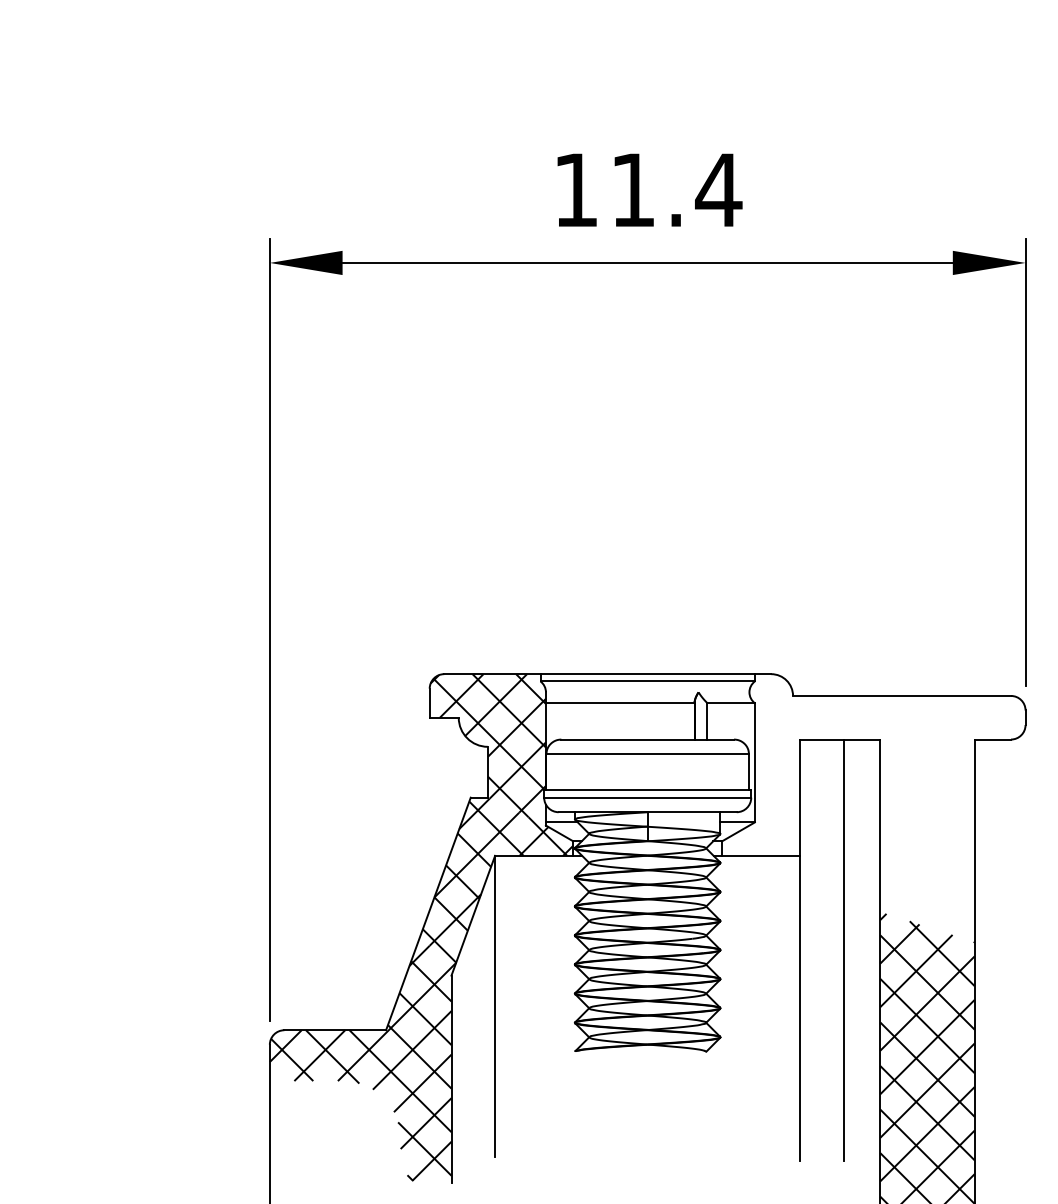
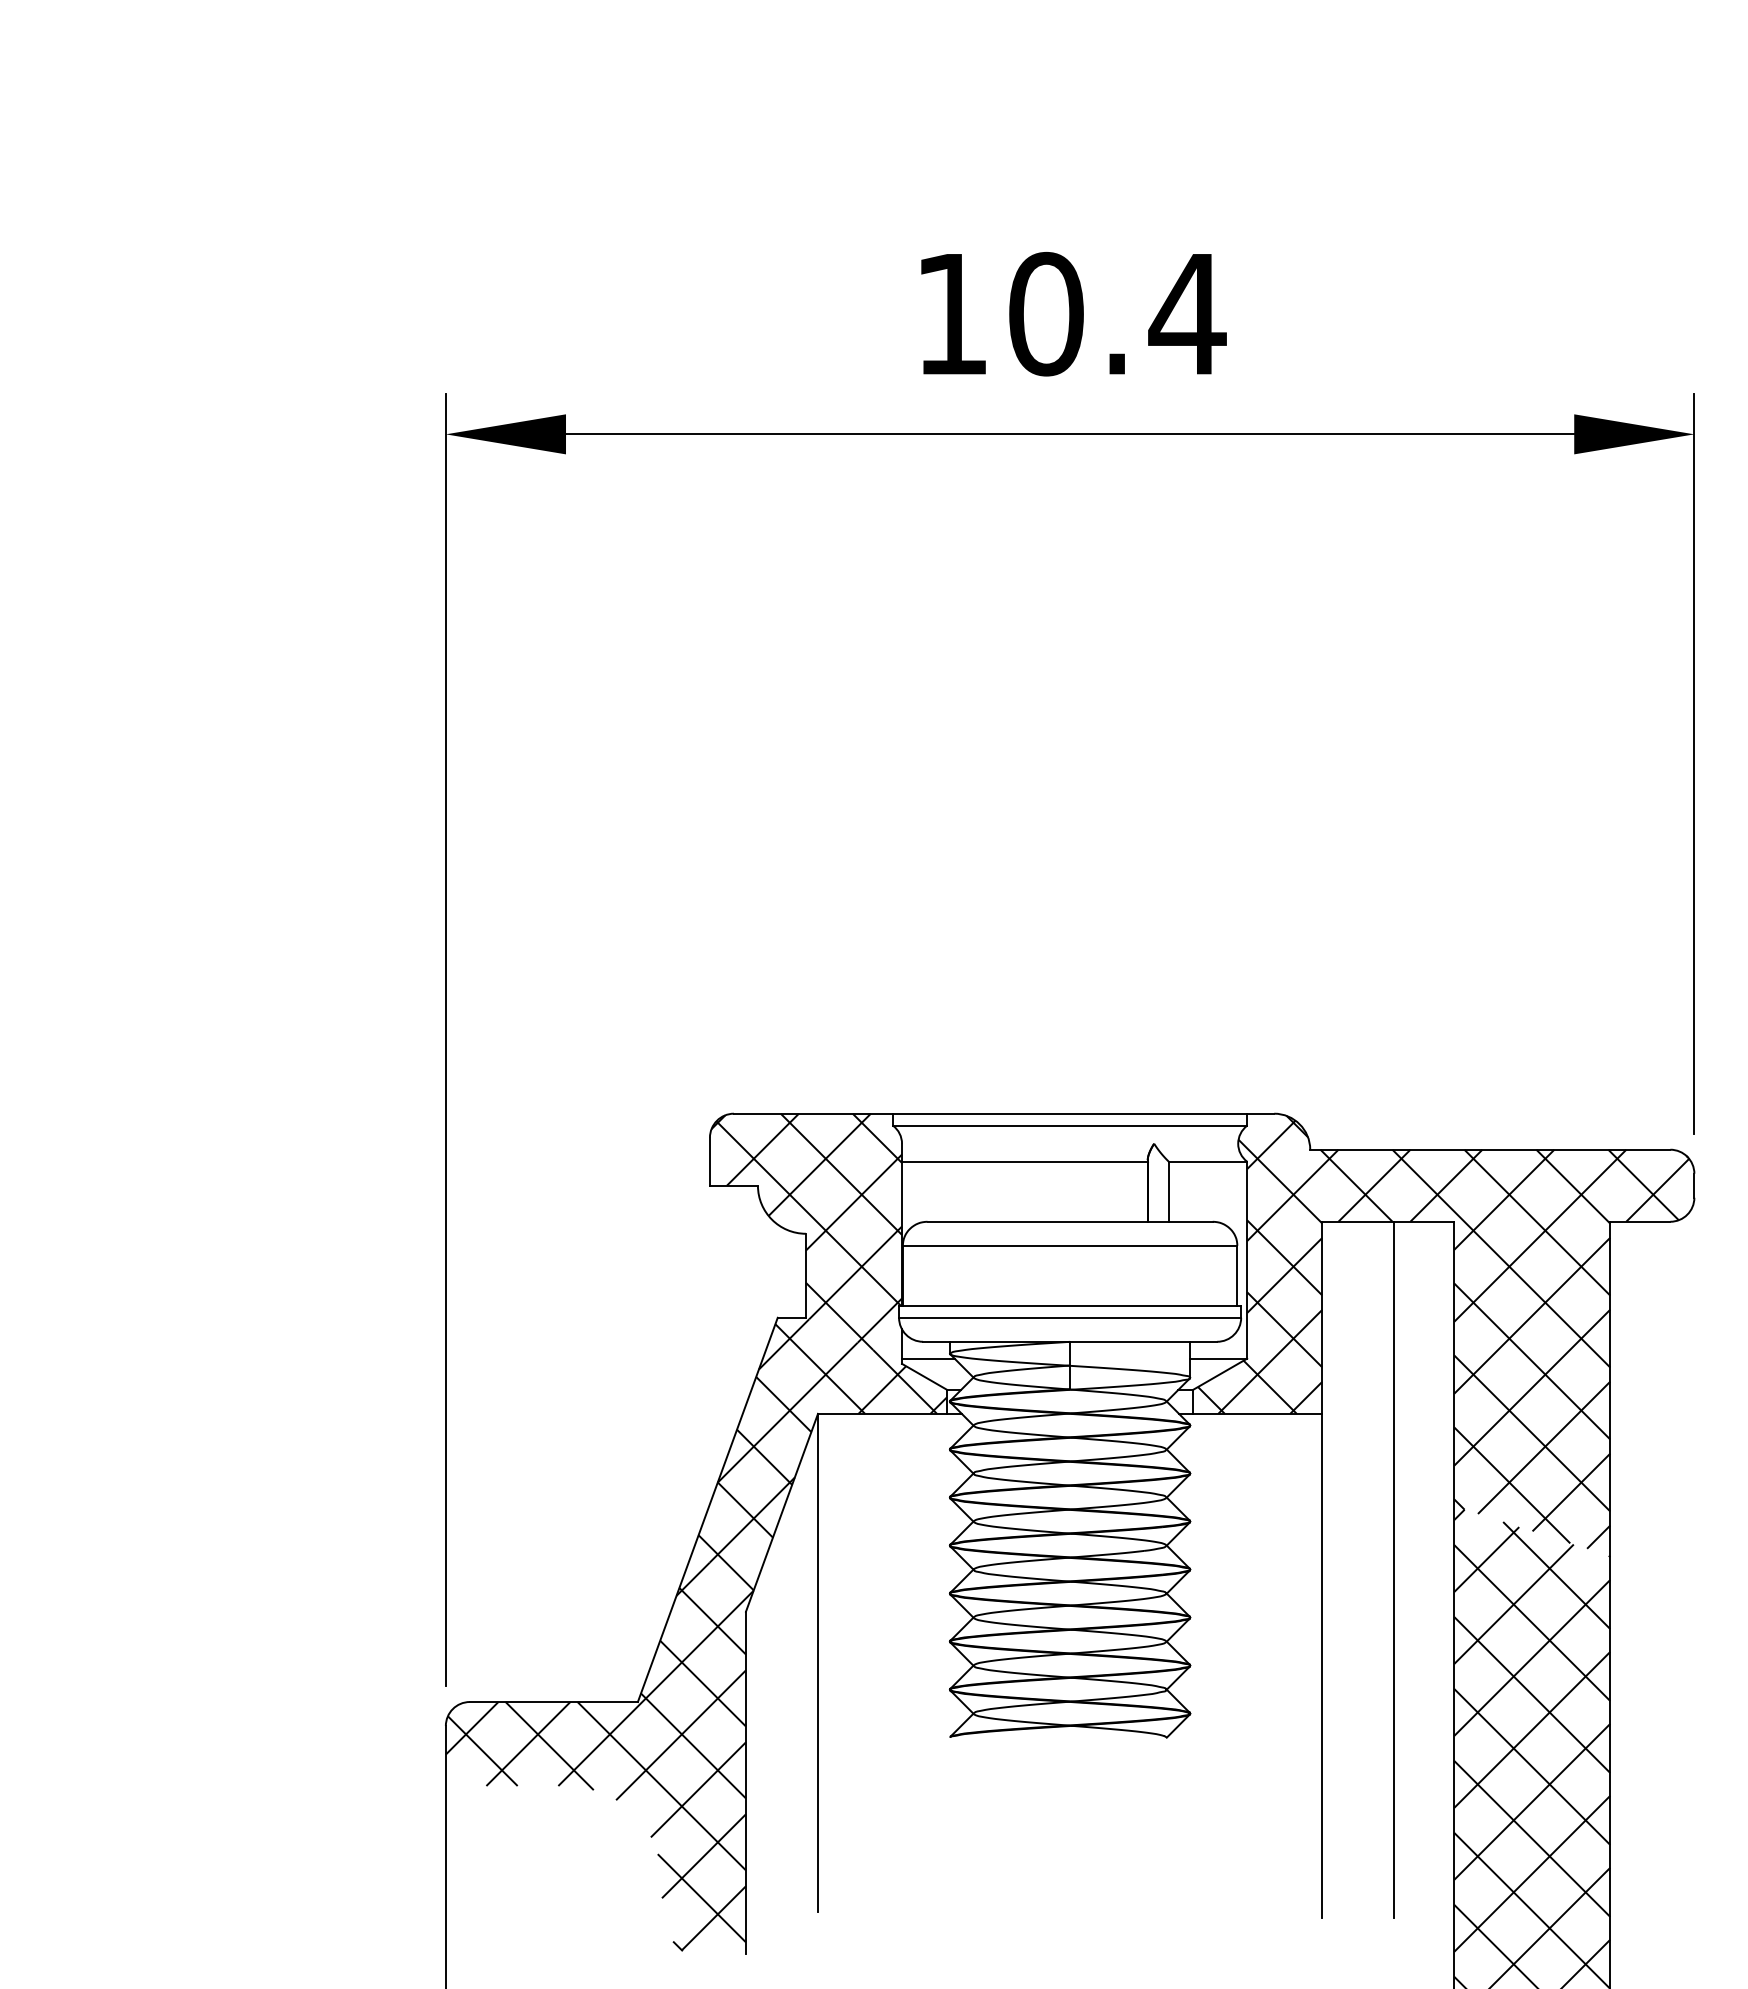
text: (632, 189) -> (1044, 313), 11.4 -> 10.4
hatch: (873, 806) -> (1443, 1332), added

